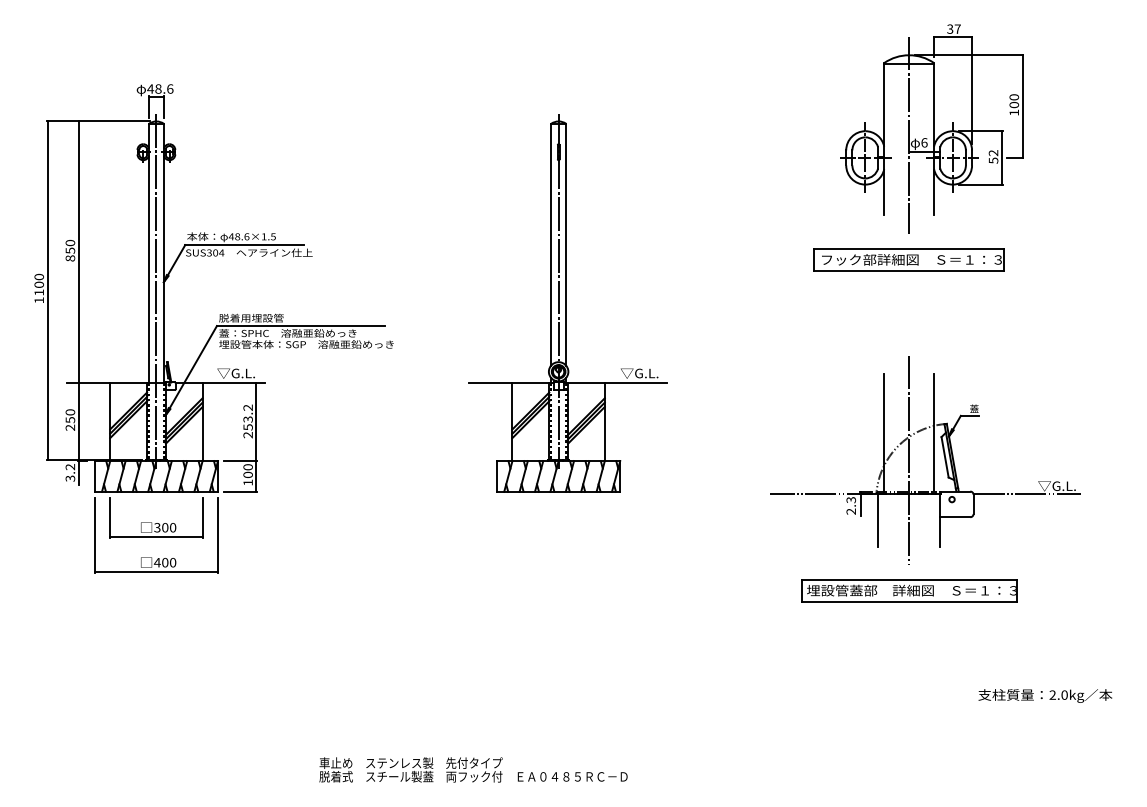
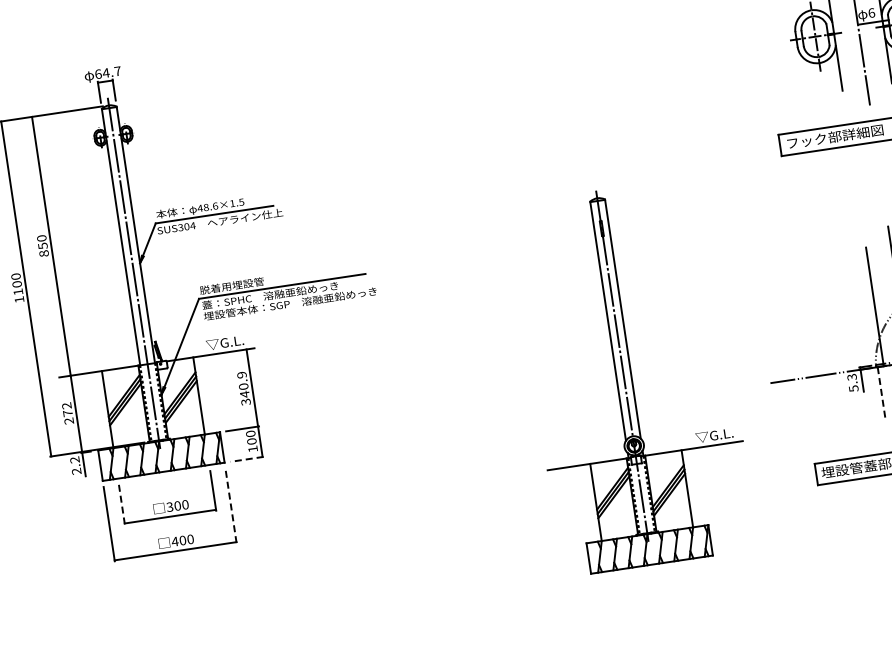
text: (160, 88) -> (108, 72), 48.6 -> 64.7
part: (567, 303) -> (632, 377), moved
text: (70, 416) -> (67, 409), 250 -> 272
text: (247, 421) -> (243, 388), 253.2 -> 340.9
text: (70, 478) -> (76, 471), 3.2 -> 2.2
line: (240, 491) -> (246, 458), solid -> dashed
text: (850, 511) -> (853, 388), 2.3 -> 5.3
line: (110, 517) -> (122, 503), solid -> dashed
line: (878, 520) -> (882, 393), solid -> dashed
line: (218, 535) -> (231, 505), solid -> dashed

